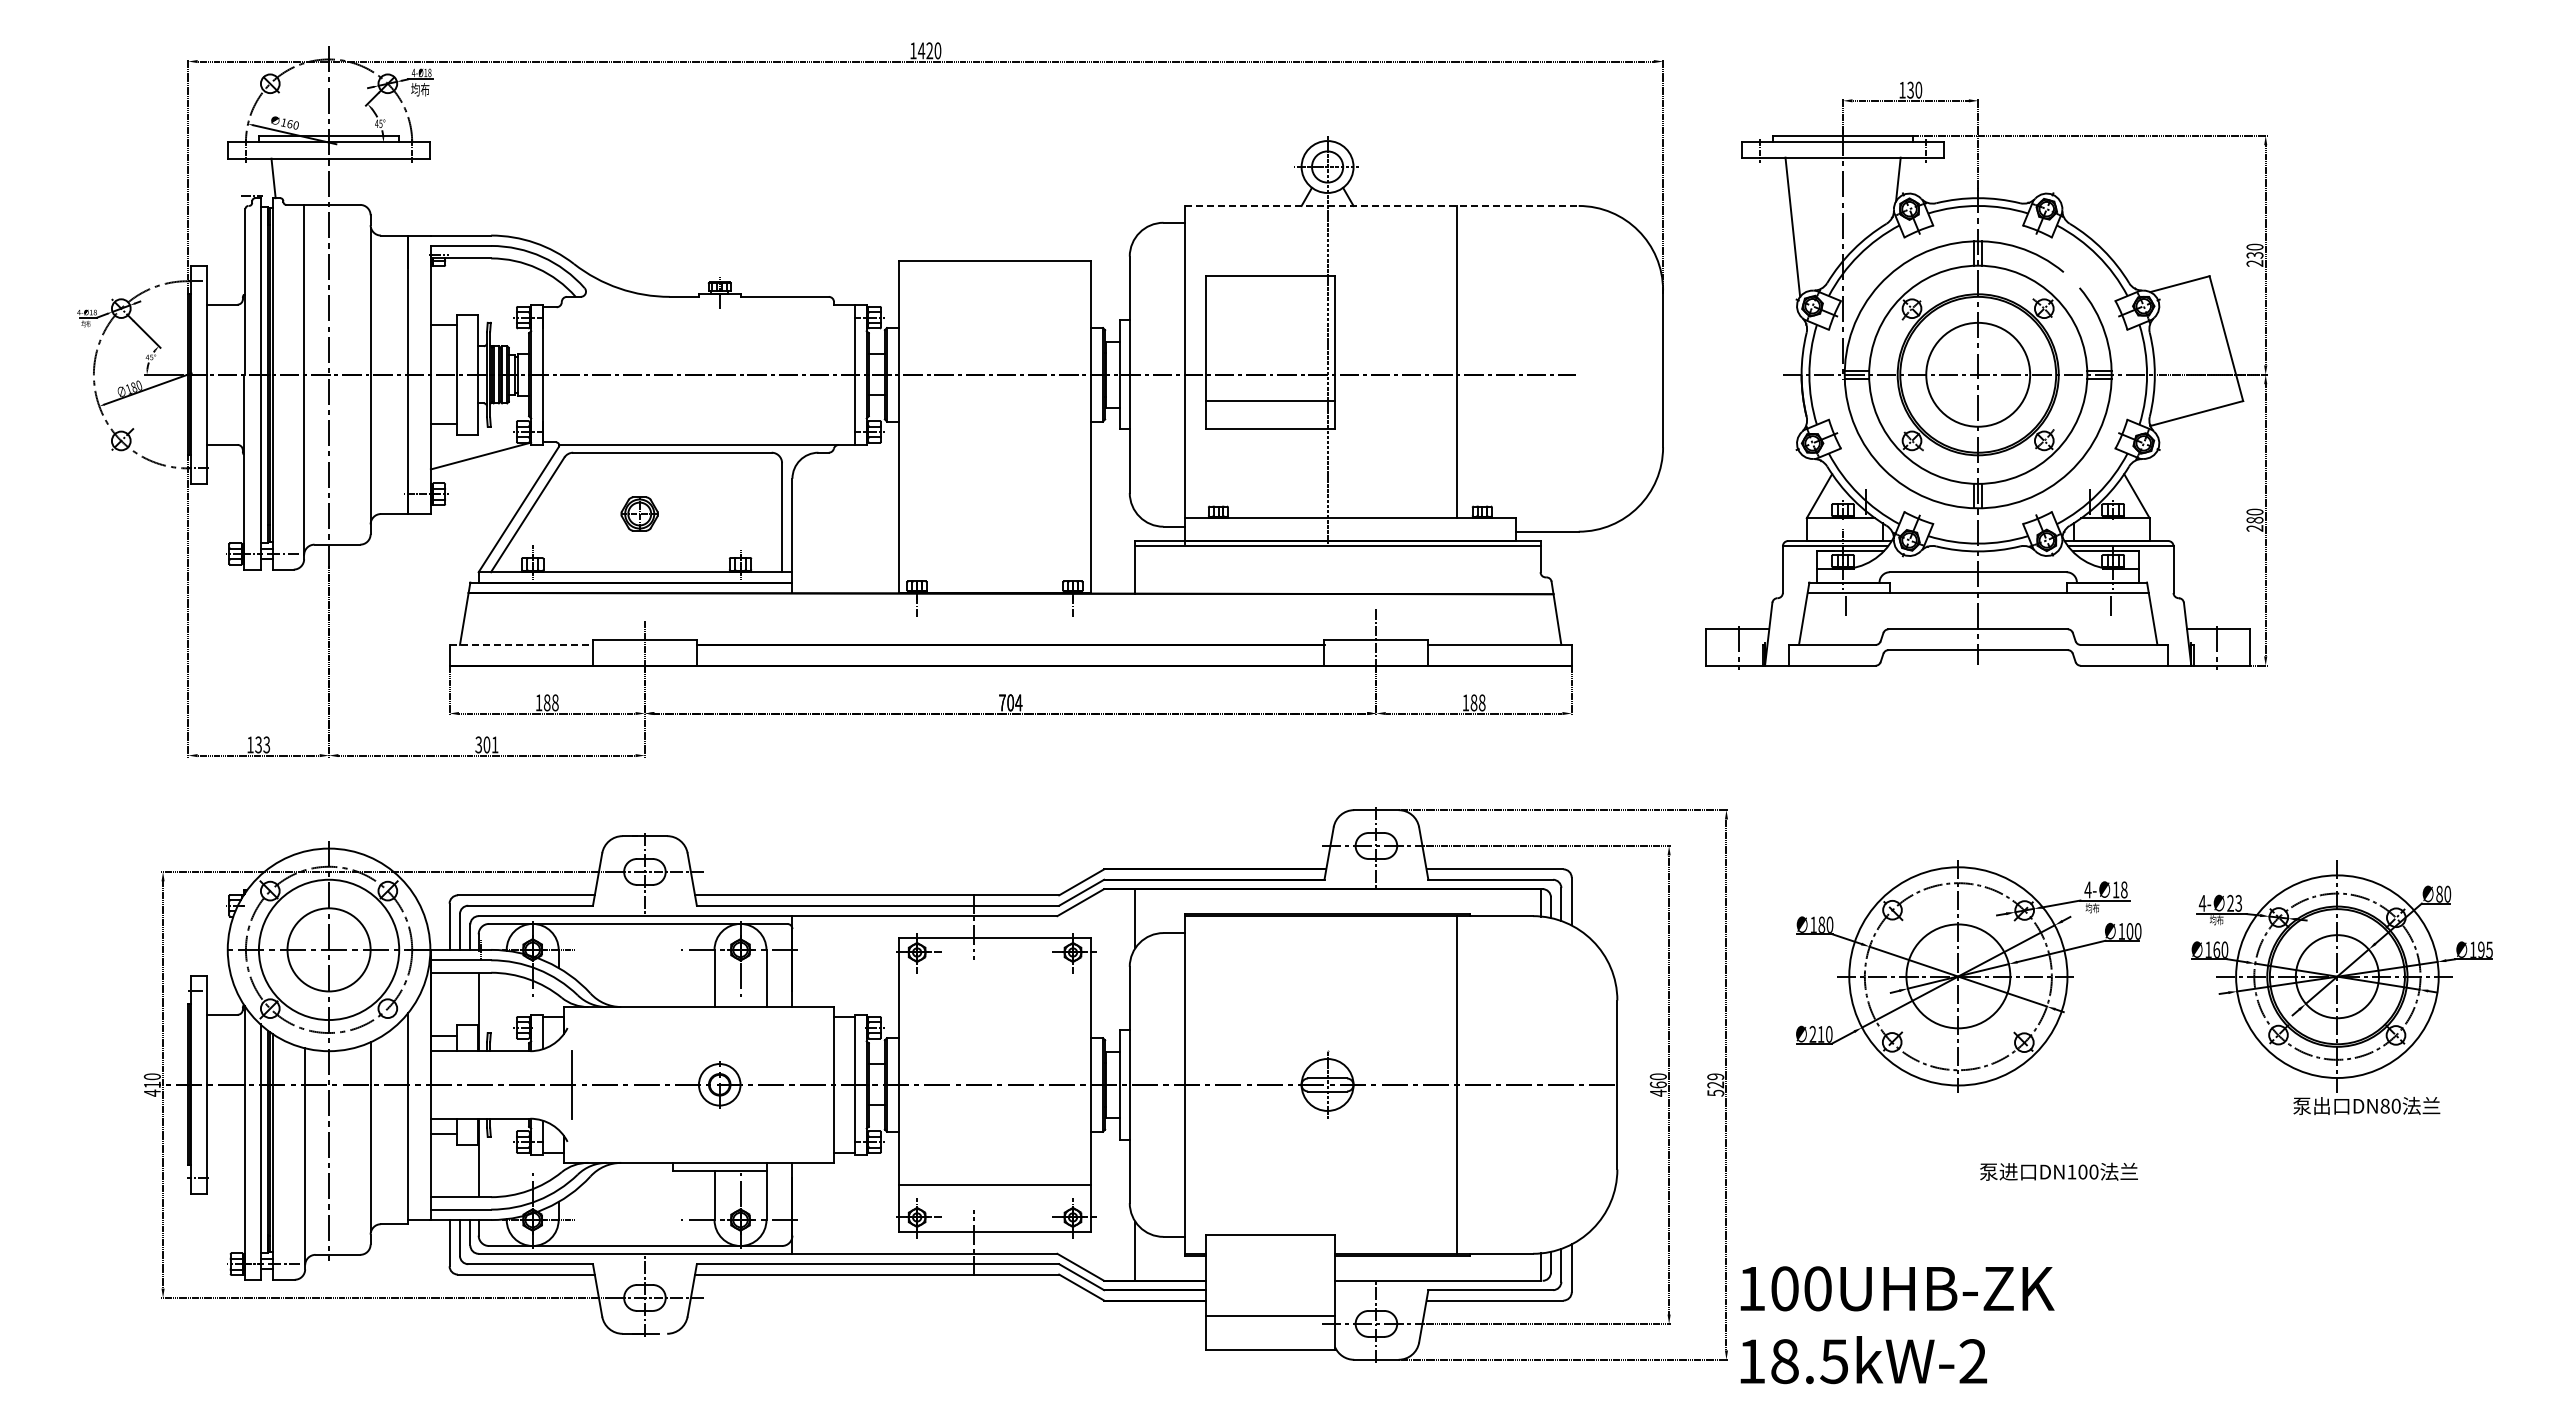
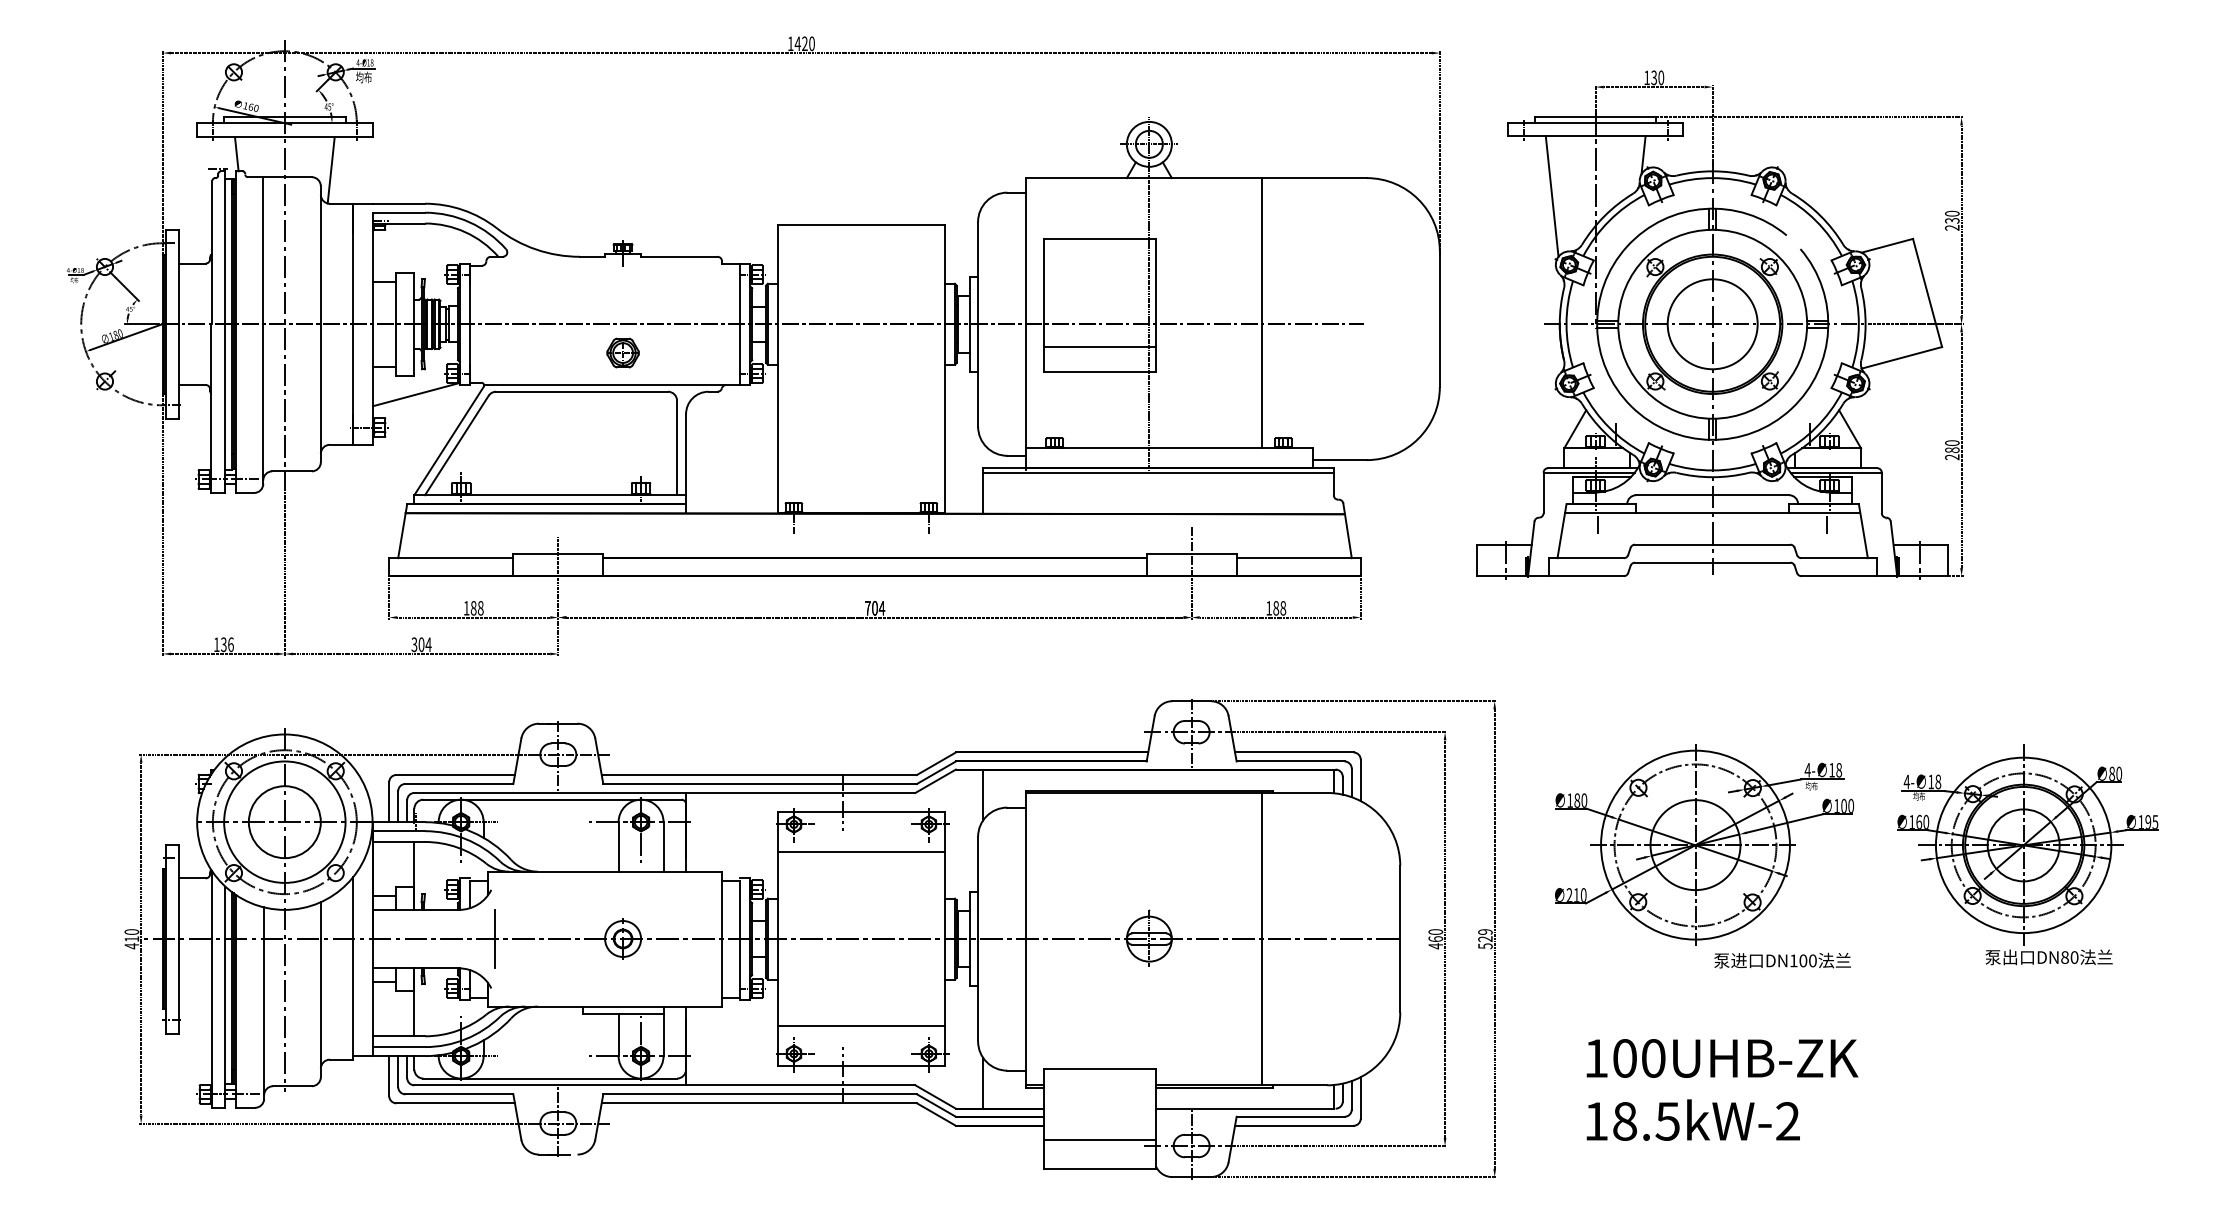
line: (382, 196) -> (331, 169), added
line: (1381, 205) -> (1196, 177), dashed -> solid
part: (639, 513) -> (622, 352), moved
line: (521, 644) -> (451, 557), dashed -> solid
text: (266, 744) -> (230, 644), 133 -> 136
text: (494, 744) -> (428, 644), 301 -> 304
text: (2234, 902) -> (1934, 781), 23 -> 18
line: (994, 984) -> (860, 852), added
text: (2058, 1171) -> (1782, 960), moved
text: (1897, 1325) -> (1722, 1090), moved

